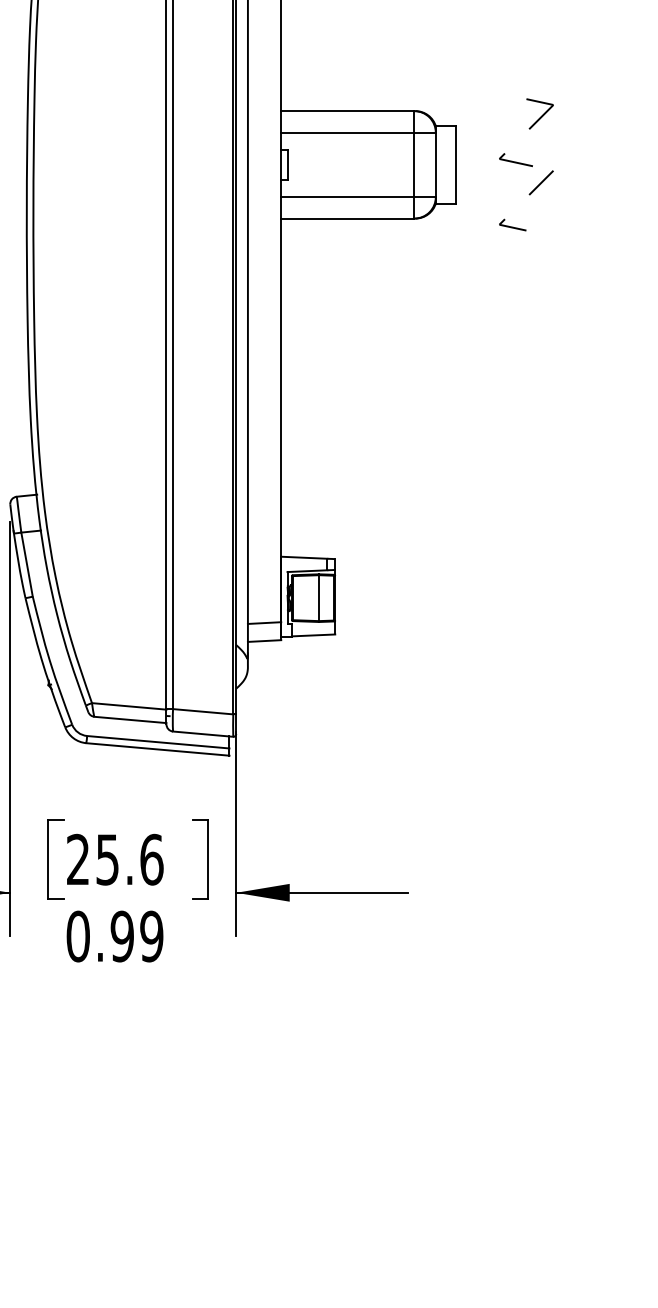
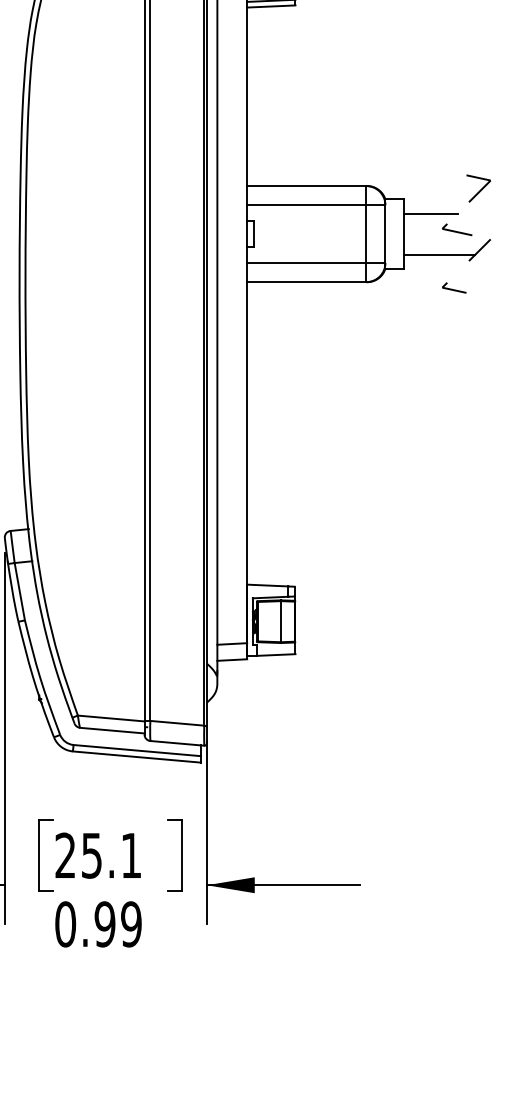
line: (486, 142) -> (430, 214), added
line: (496, 187) -> (439, 254), added
text: (151, 859) -> (131, 855), 25.6 -> 25.1

